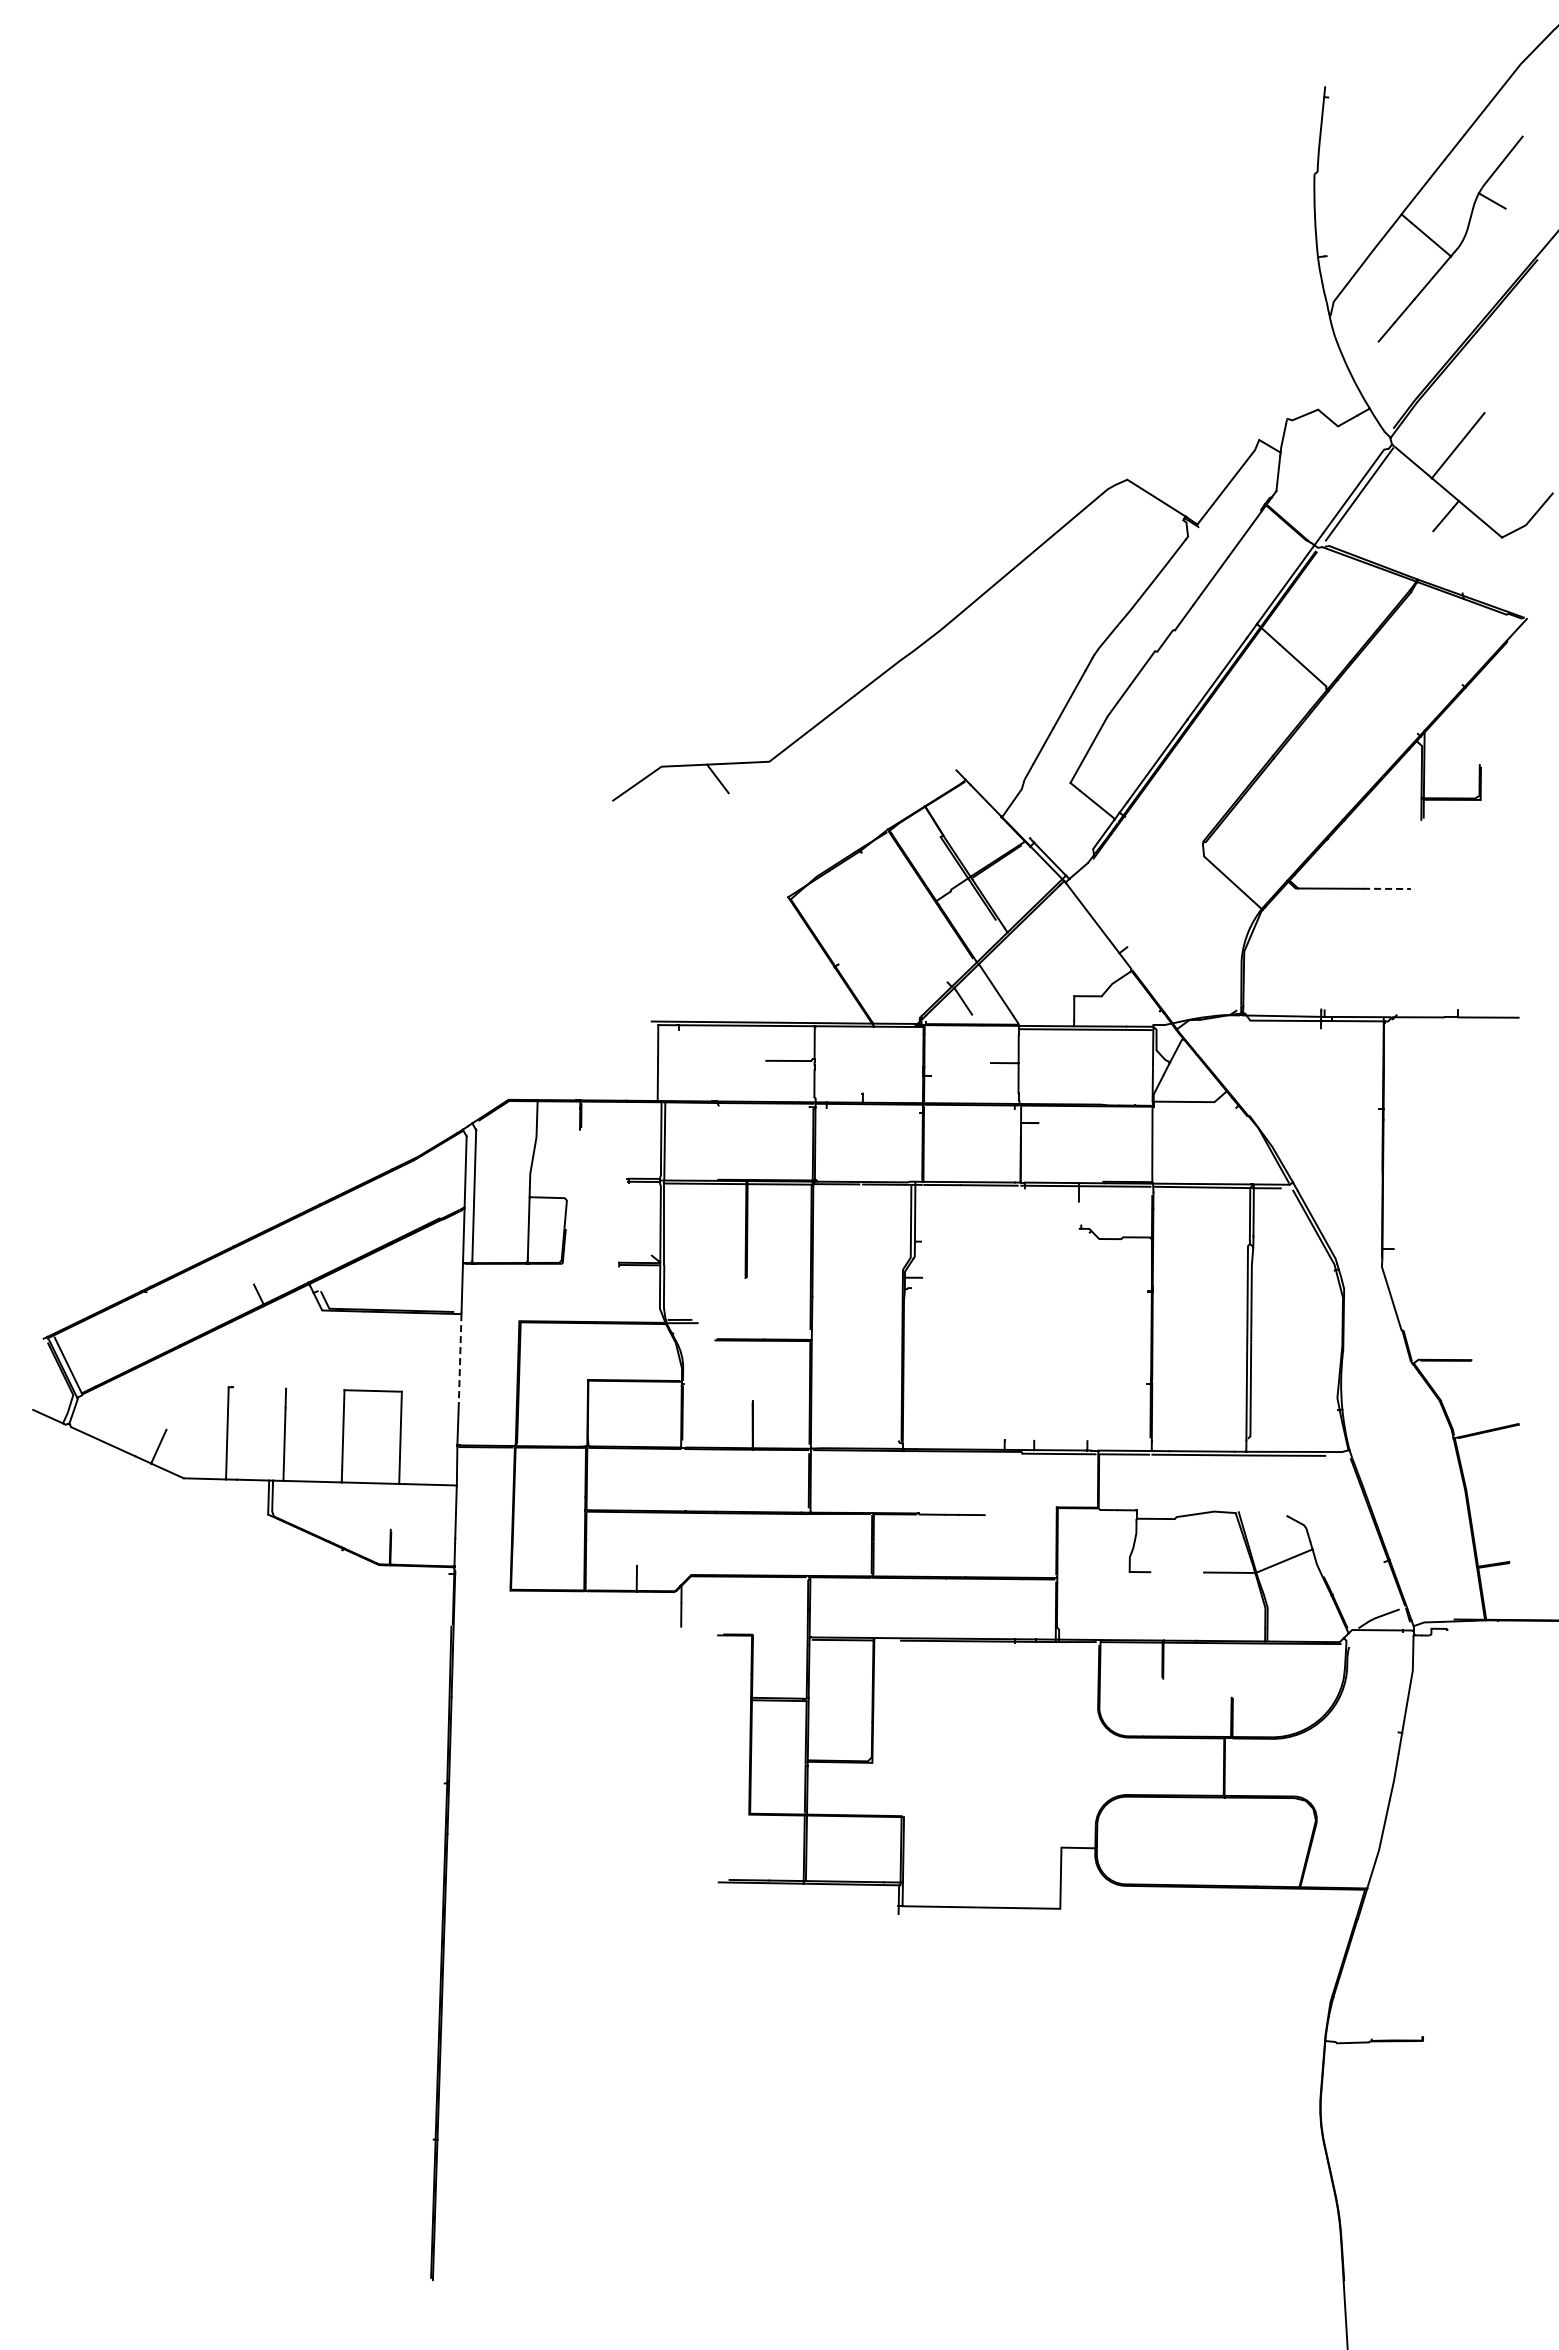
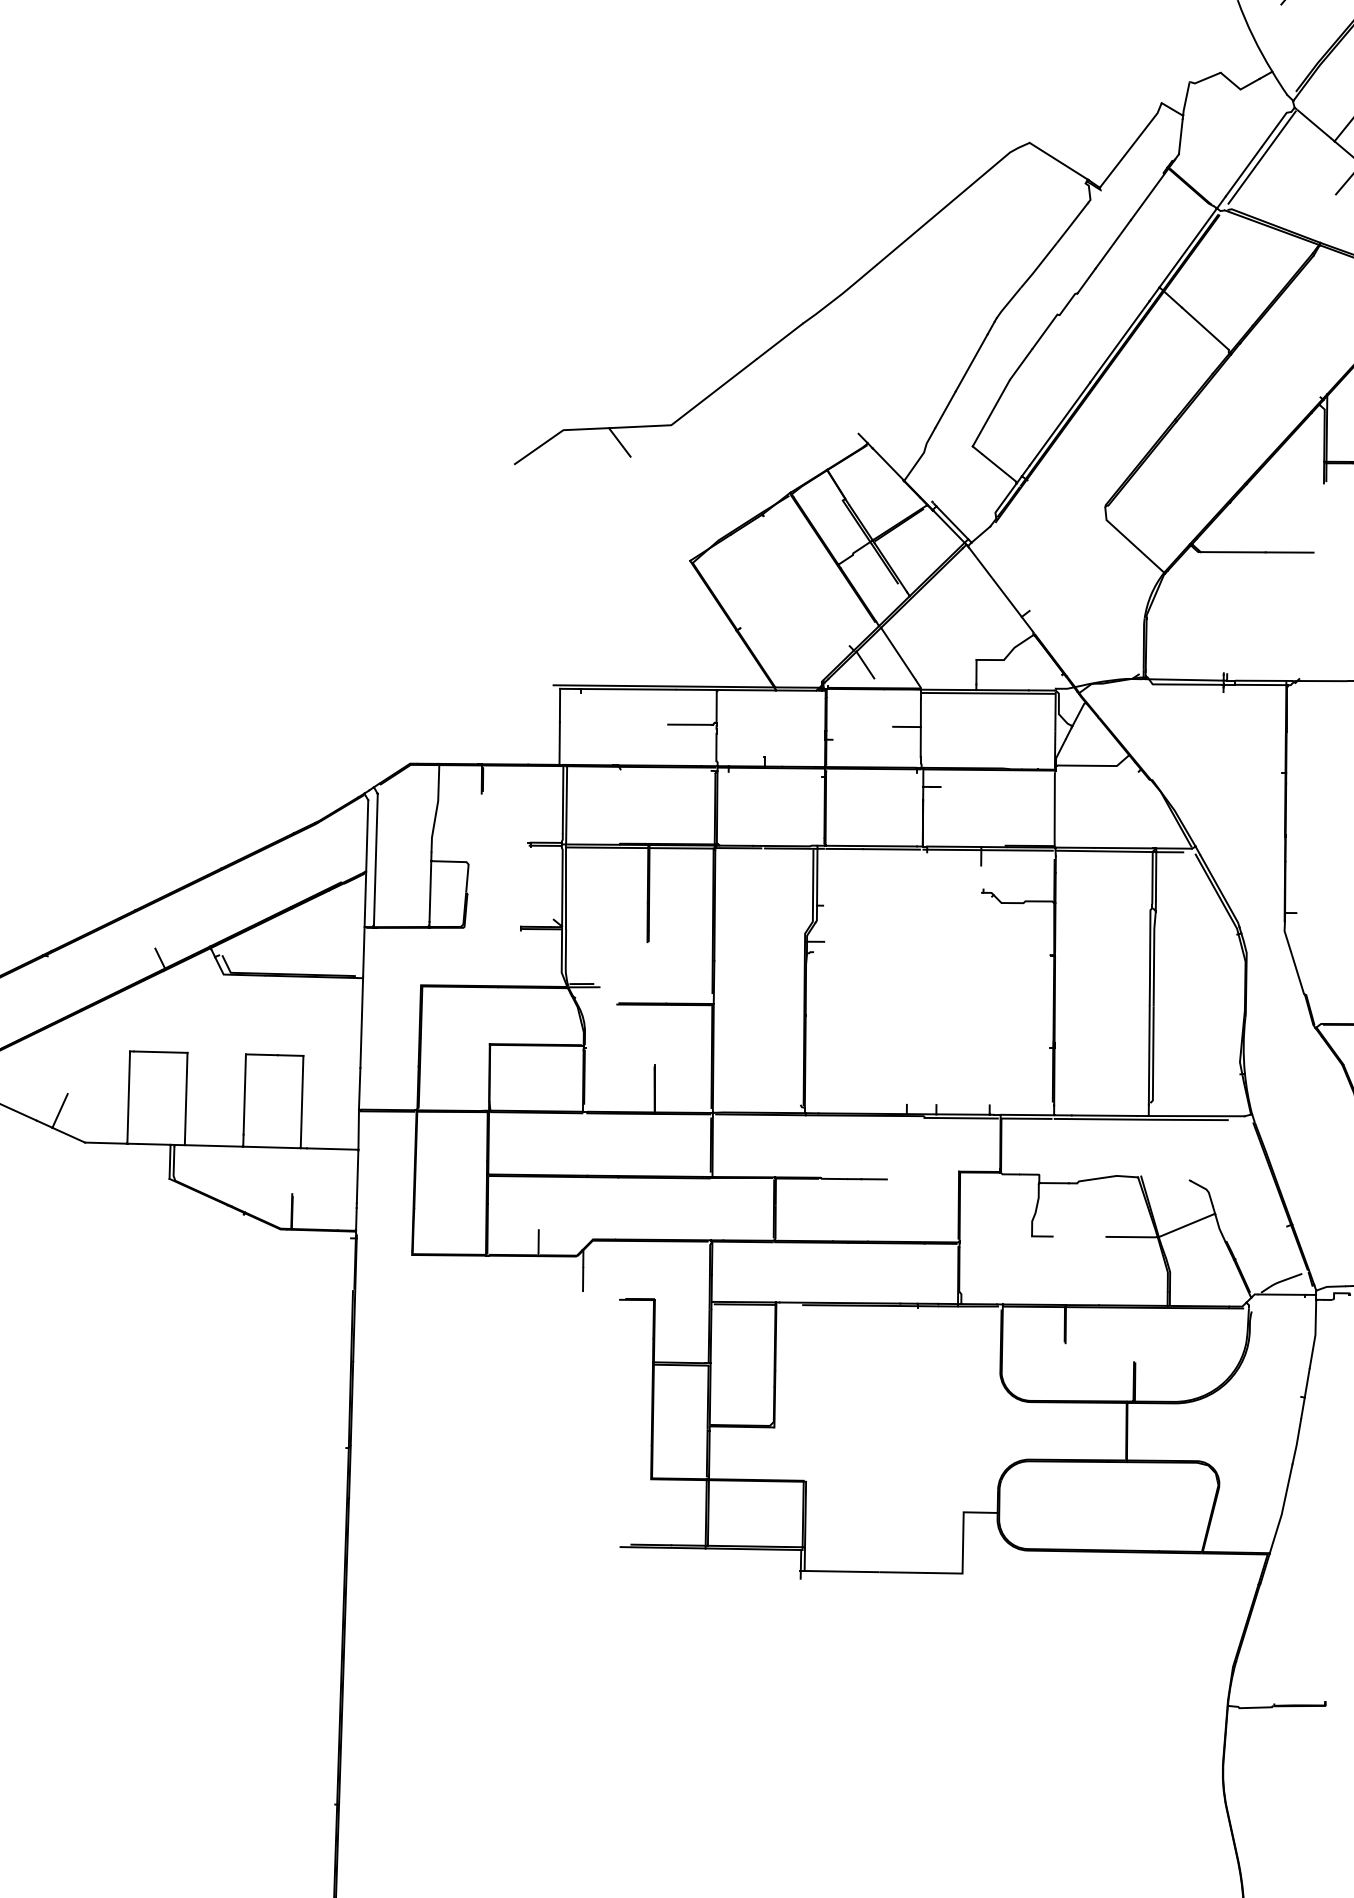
line: (1387, 888) -> (1290, 552), dashed -> solid
line: (460, 1358) -> (362, 1022), dashed -> solid
line: (259, 1387) -> (160, 1051), added

